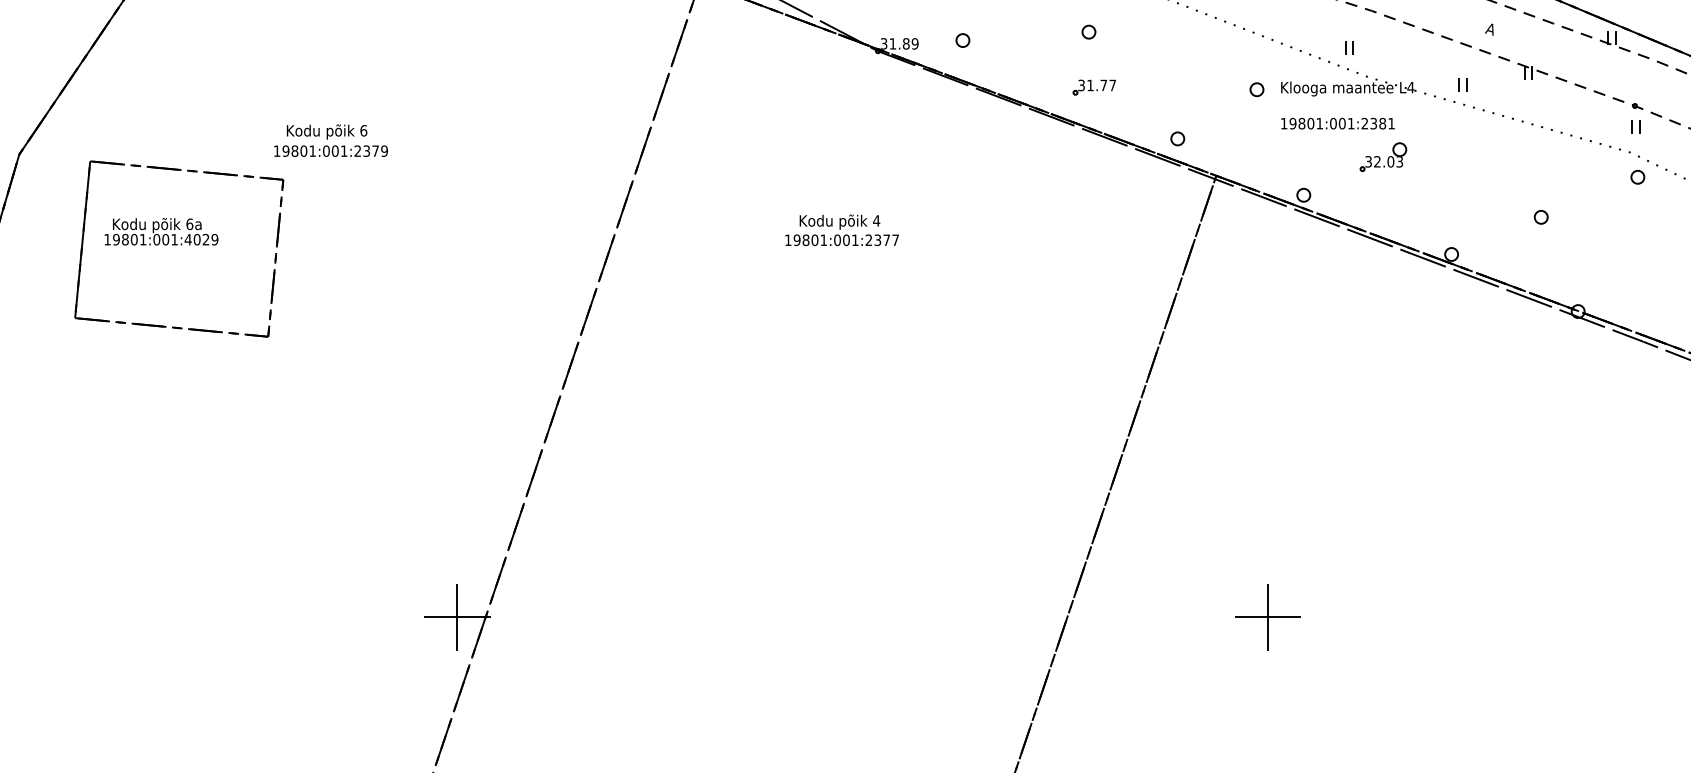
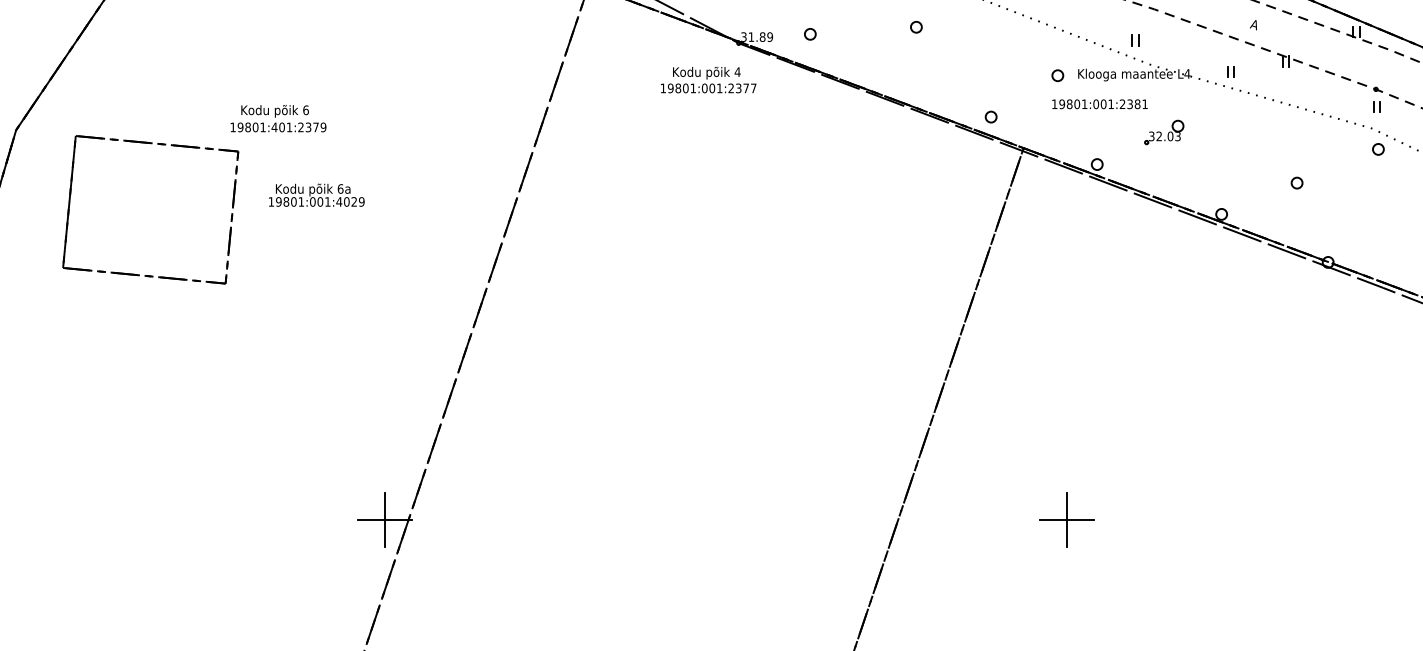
part: (1093, 87) -> (920, 73), removed
text: (1337, 123) -> (1099, 104), moved
text: (326, 151) -> (274, 127), 19801:001:2379 -> 19801:401:2379
text: (841, 229) -> (708, 79), moved
text: (161, 230) -> (316, 194), moved

